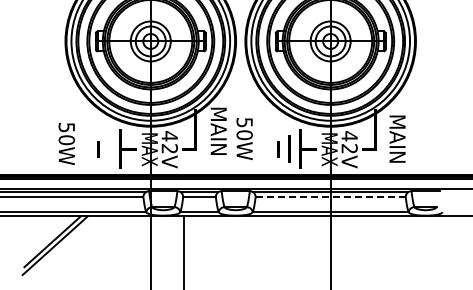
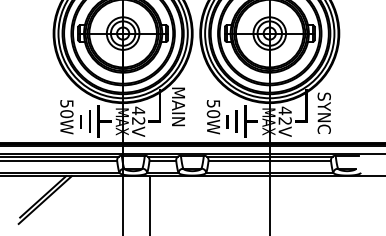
text: (244, 139) -> (213, 117), moved
text: (397, 139) -> (324, 113), MAIN -> SYNC
text: (66, 144) -> (66, 117), moved
line: (109, 148) -> (89, 120), added
line: (331, 197) -> (270, 160), dashed -> solid

